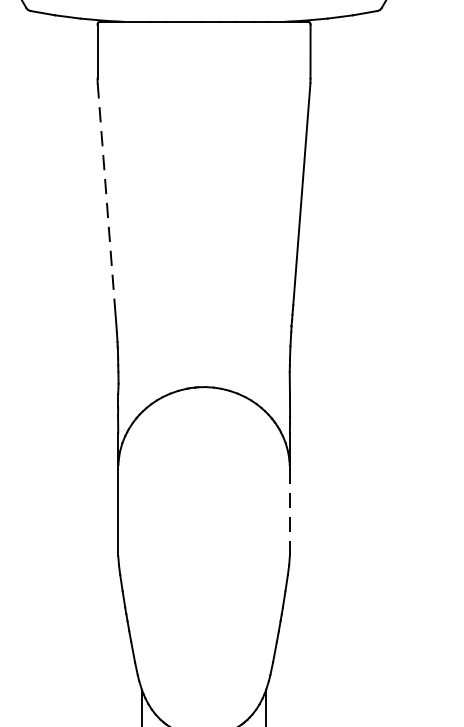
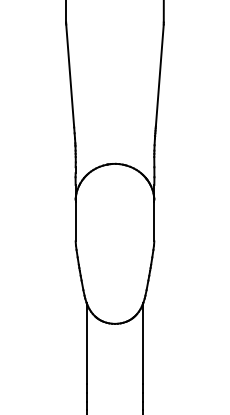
line: (106, 196) -> (70, 76), dashed -> solid
line: (290, 512) -> (154, 221), dashed -> solid

